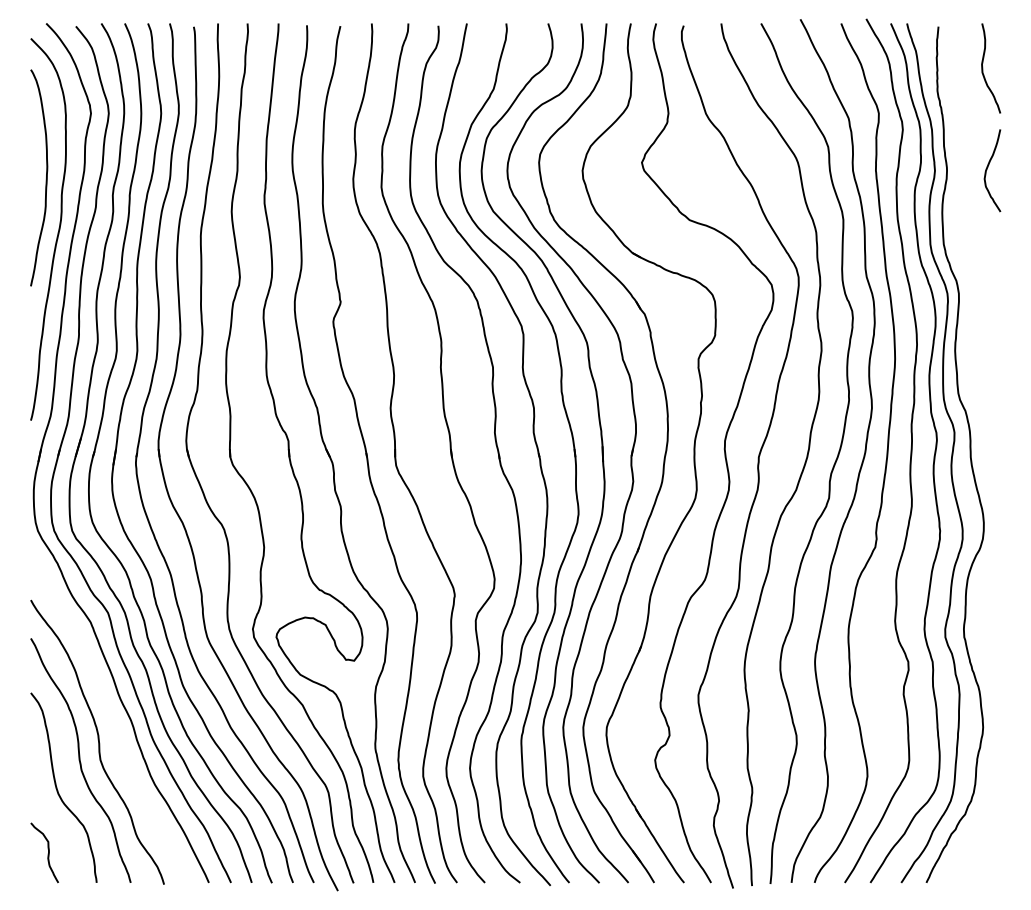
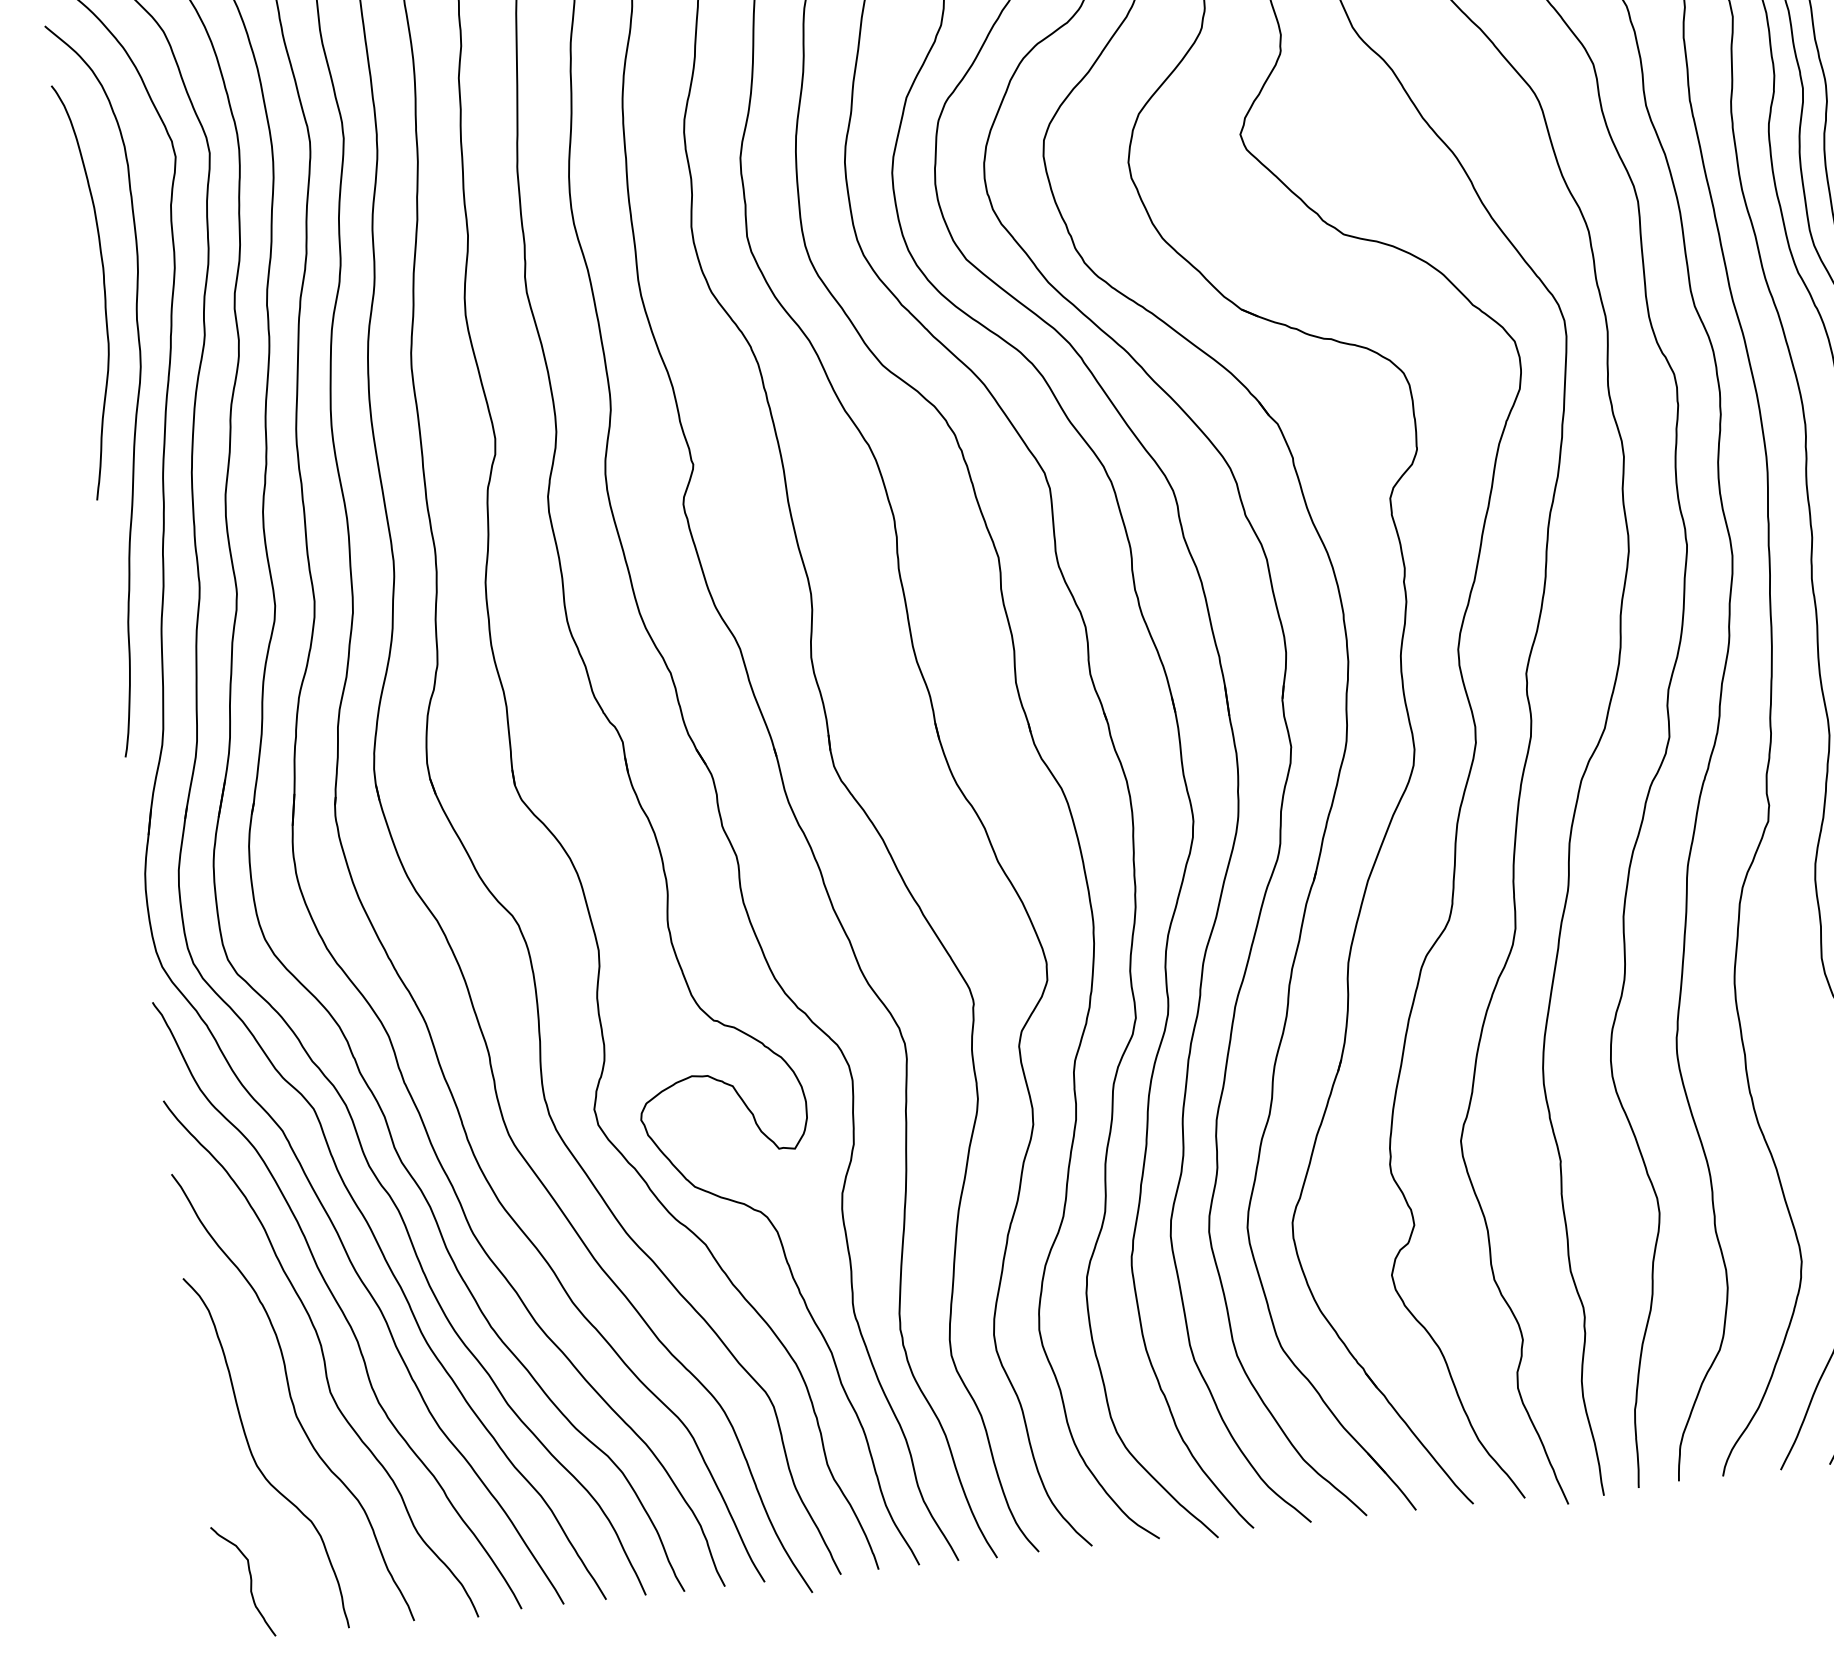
curve: (108, 715) -> (336, 1305), added

